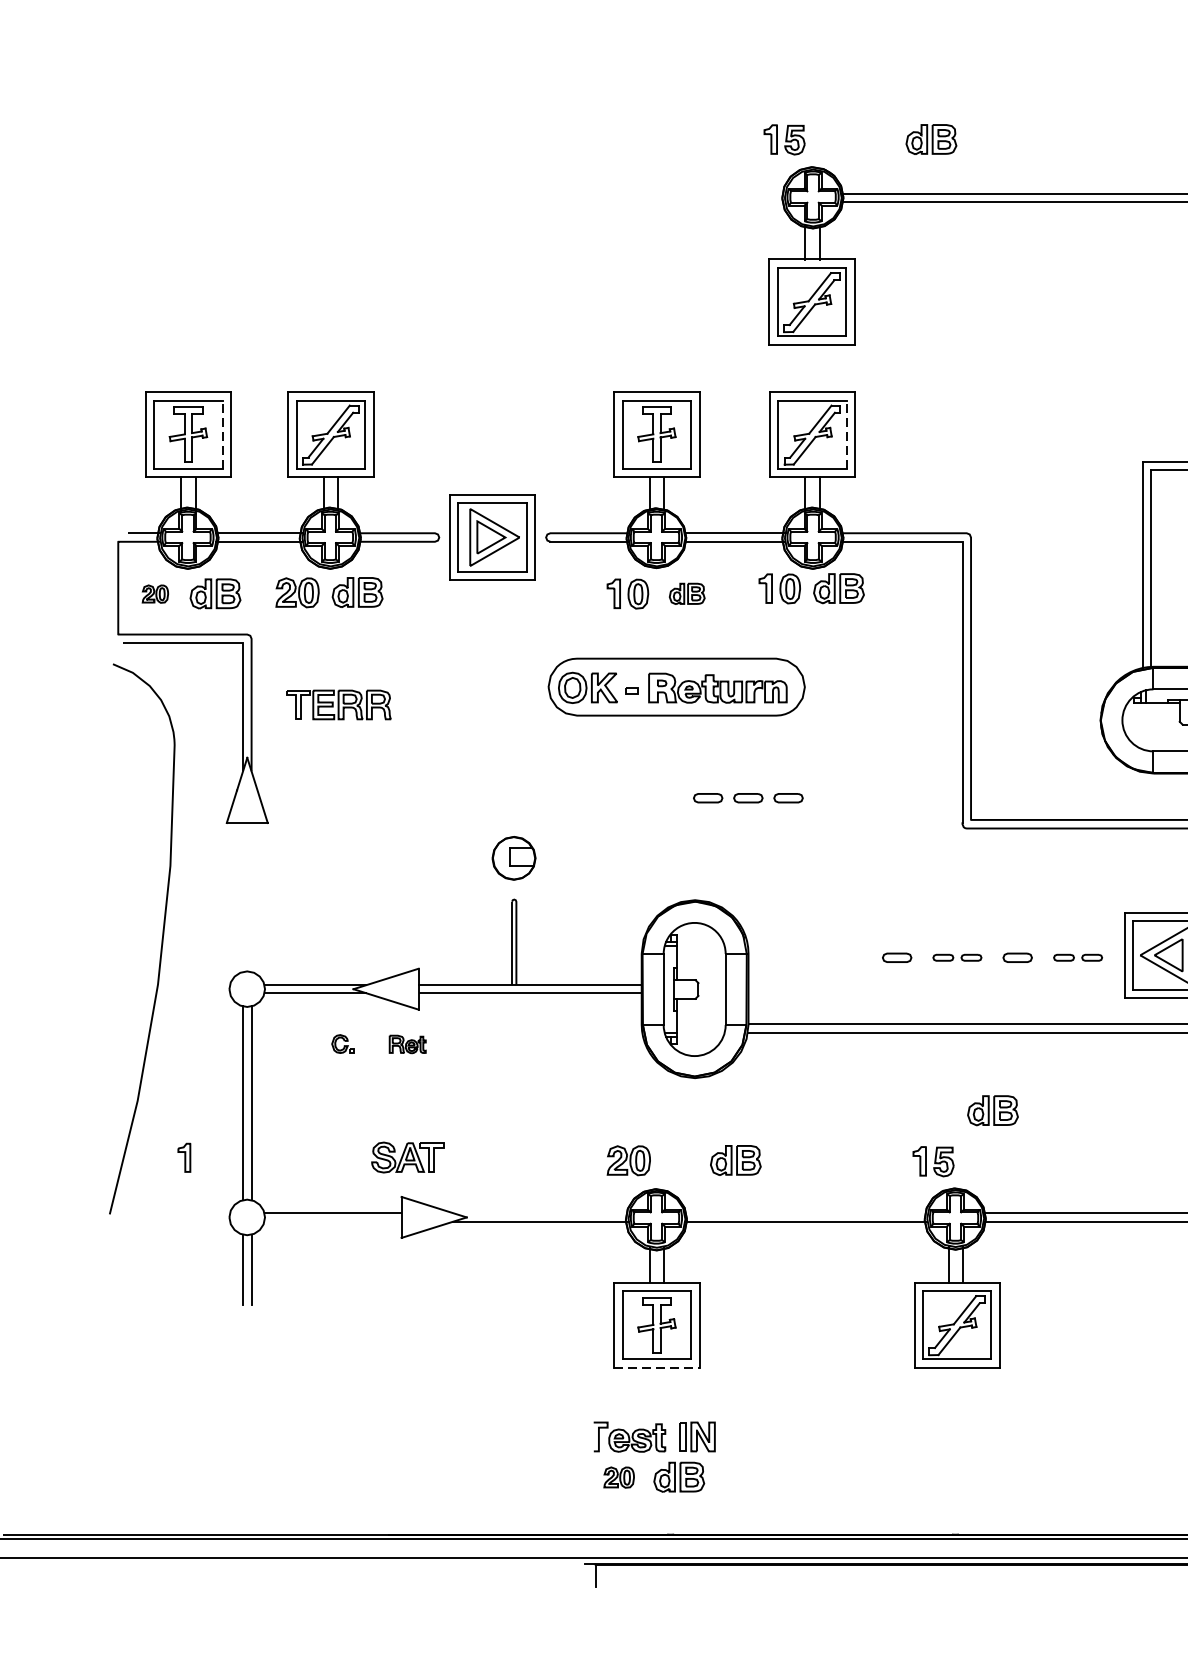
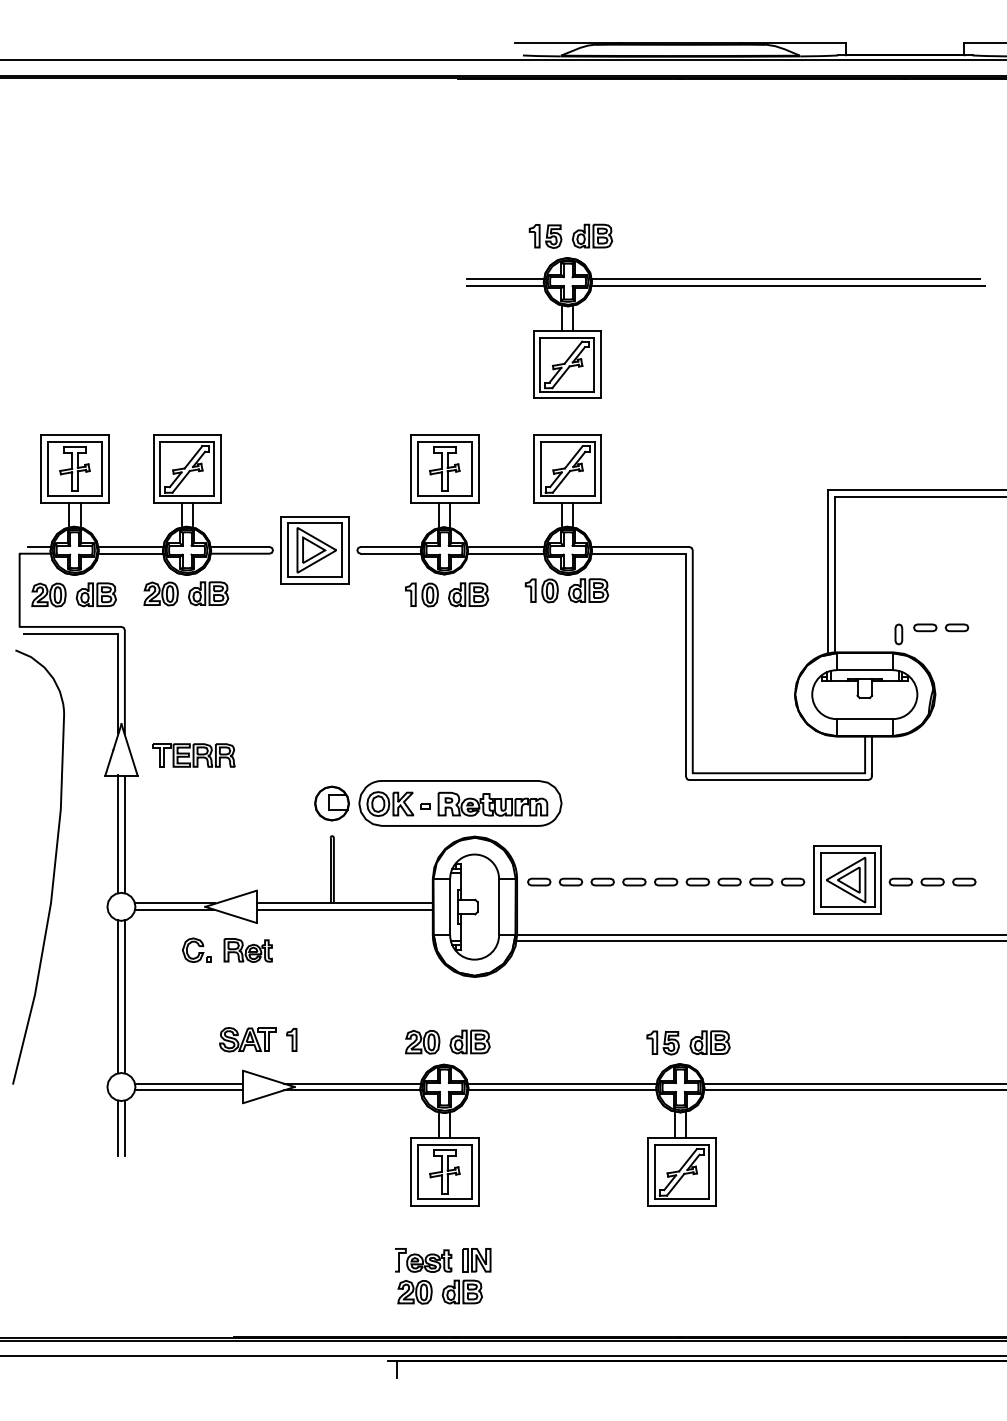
part: (931, 138) -> (592, 235), moved
line: (733, 193) -> (505, 278), added
line: (735, 202) -> (506, 285), added
line: (223, 435) -> (102, 469), dashed -> solid
line: (846, 435) -> (594, 469), dashed -> solid
part: (154, 593) -> (48, 594), size x1.67
part: (686, 593) -> (468, 594), size x1.43
part: (676, 687) -> (460, 803), moved
part: (338, 704) -> (193, 755), moved
part: (747, 797) -> (570, 881), moved
line: (243, 897) -> (118, 834), added
line: (251, 897) -> (124, 834), added
part: (956, 957) -> (681, 881), size x1.43
part: (1078, 957) -> (777, 881), size x1.43
part: (342, 1043) -> (196, 949), size x1.67
part: (406, 1044) -> (247, 950), size x1.67
part: (992, 1110) -> (709, 1042), moved
part: (183, 1157) -> (291, 1039), moved
part: (735, 1159) -> (469, 1041), moved
line: (539, 1212) -> (352, 1083), added
line: (806, 1212) -> (562, 1083), added
line: (332, 1221) -> (188, 1090), added
line: (656, 1367) -> (444, 1205), dashed -> solid
part: (618, 1477) -> (414, 1292), size x1.43

